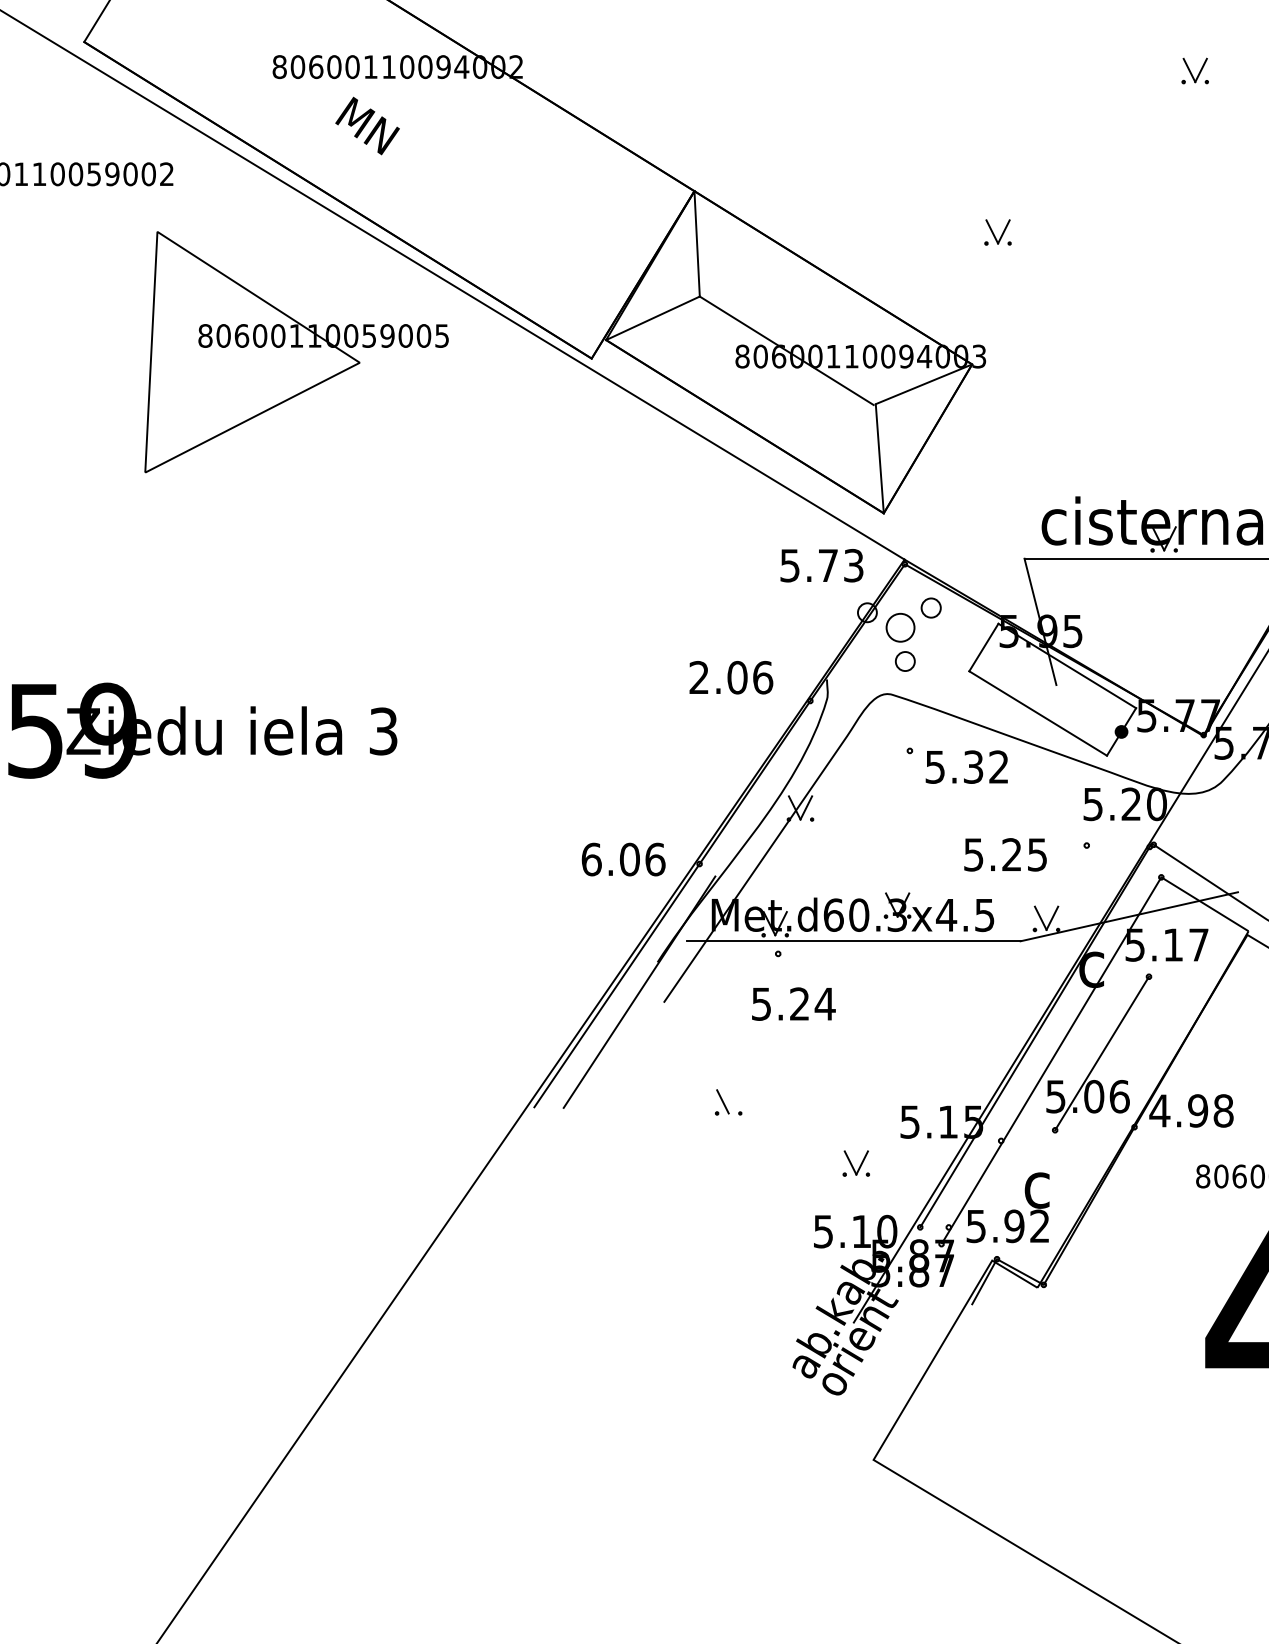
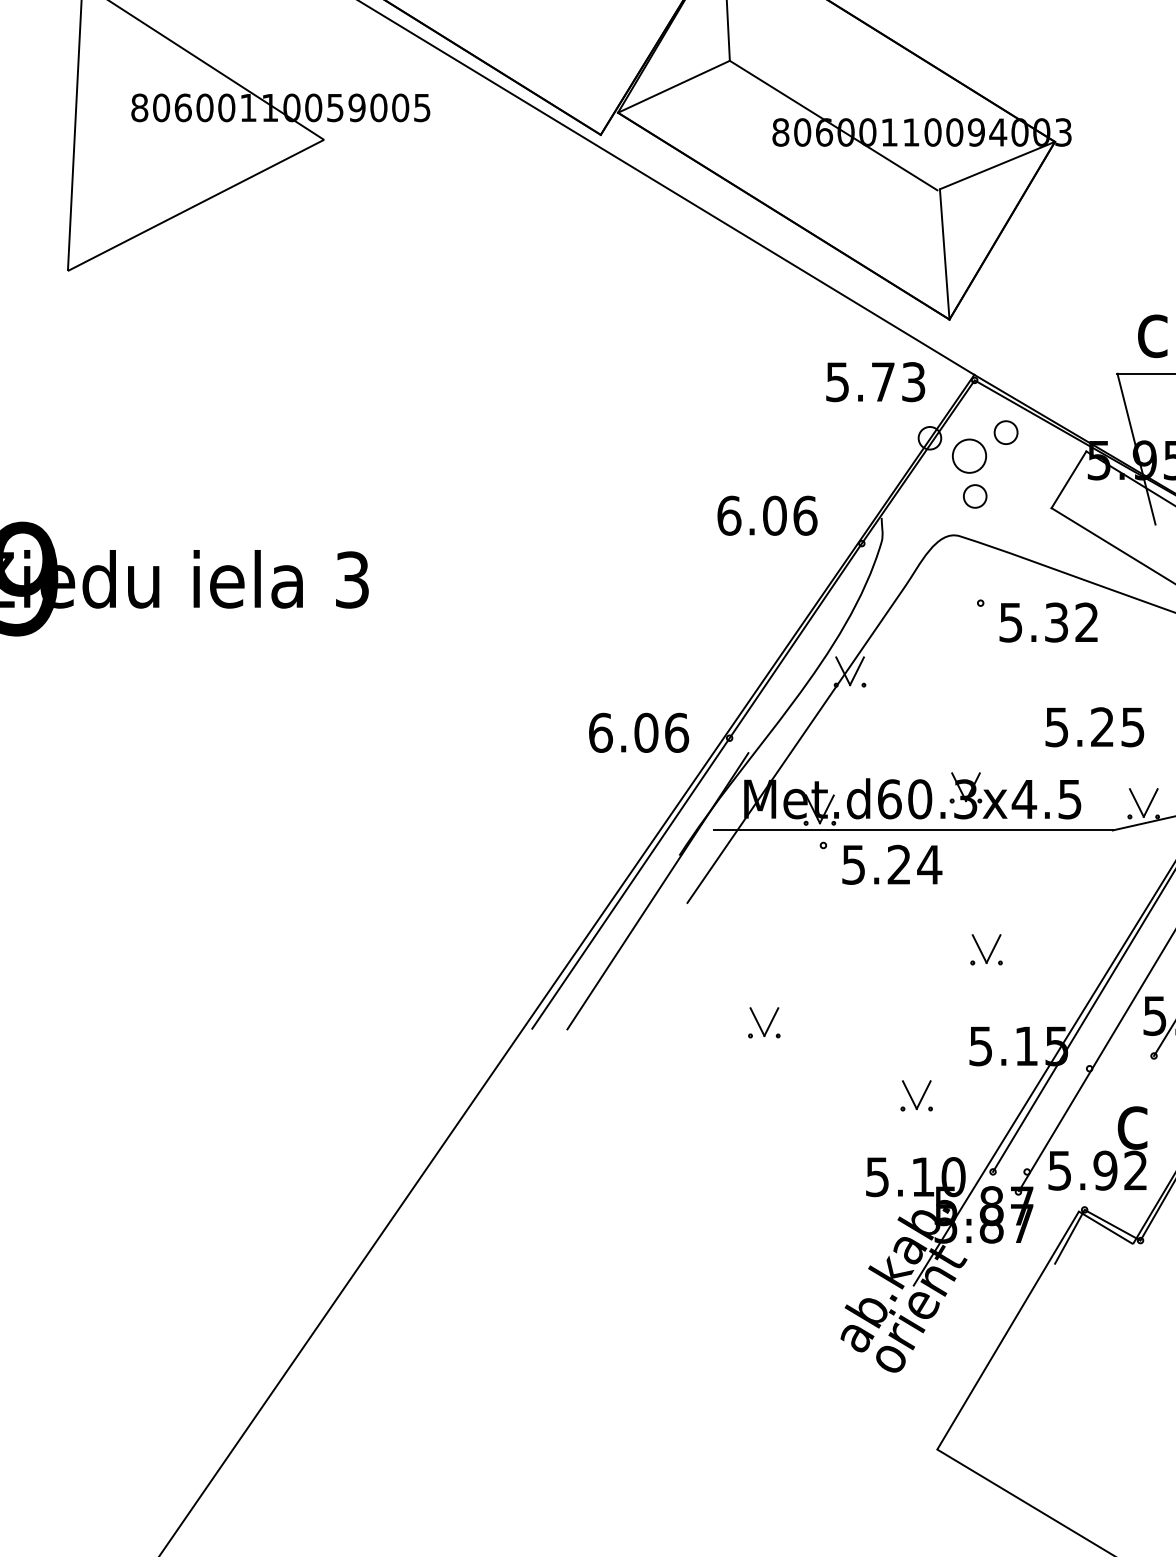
text: (699, 677) -> (729, 515), 2.06 -> 6.06
text: (793, 1003) -> (891, 864), moved
part: (914, 1041) -> (986, 950), added
line: (734, 1101) -> (771, 1021), added

